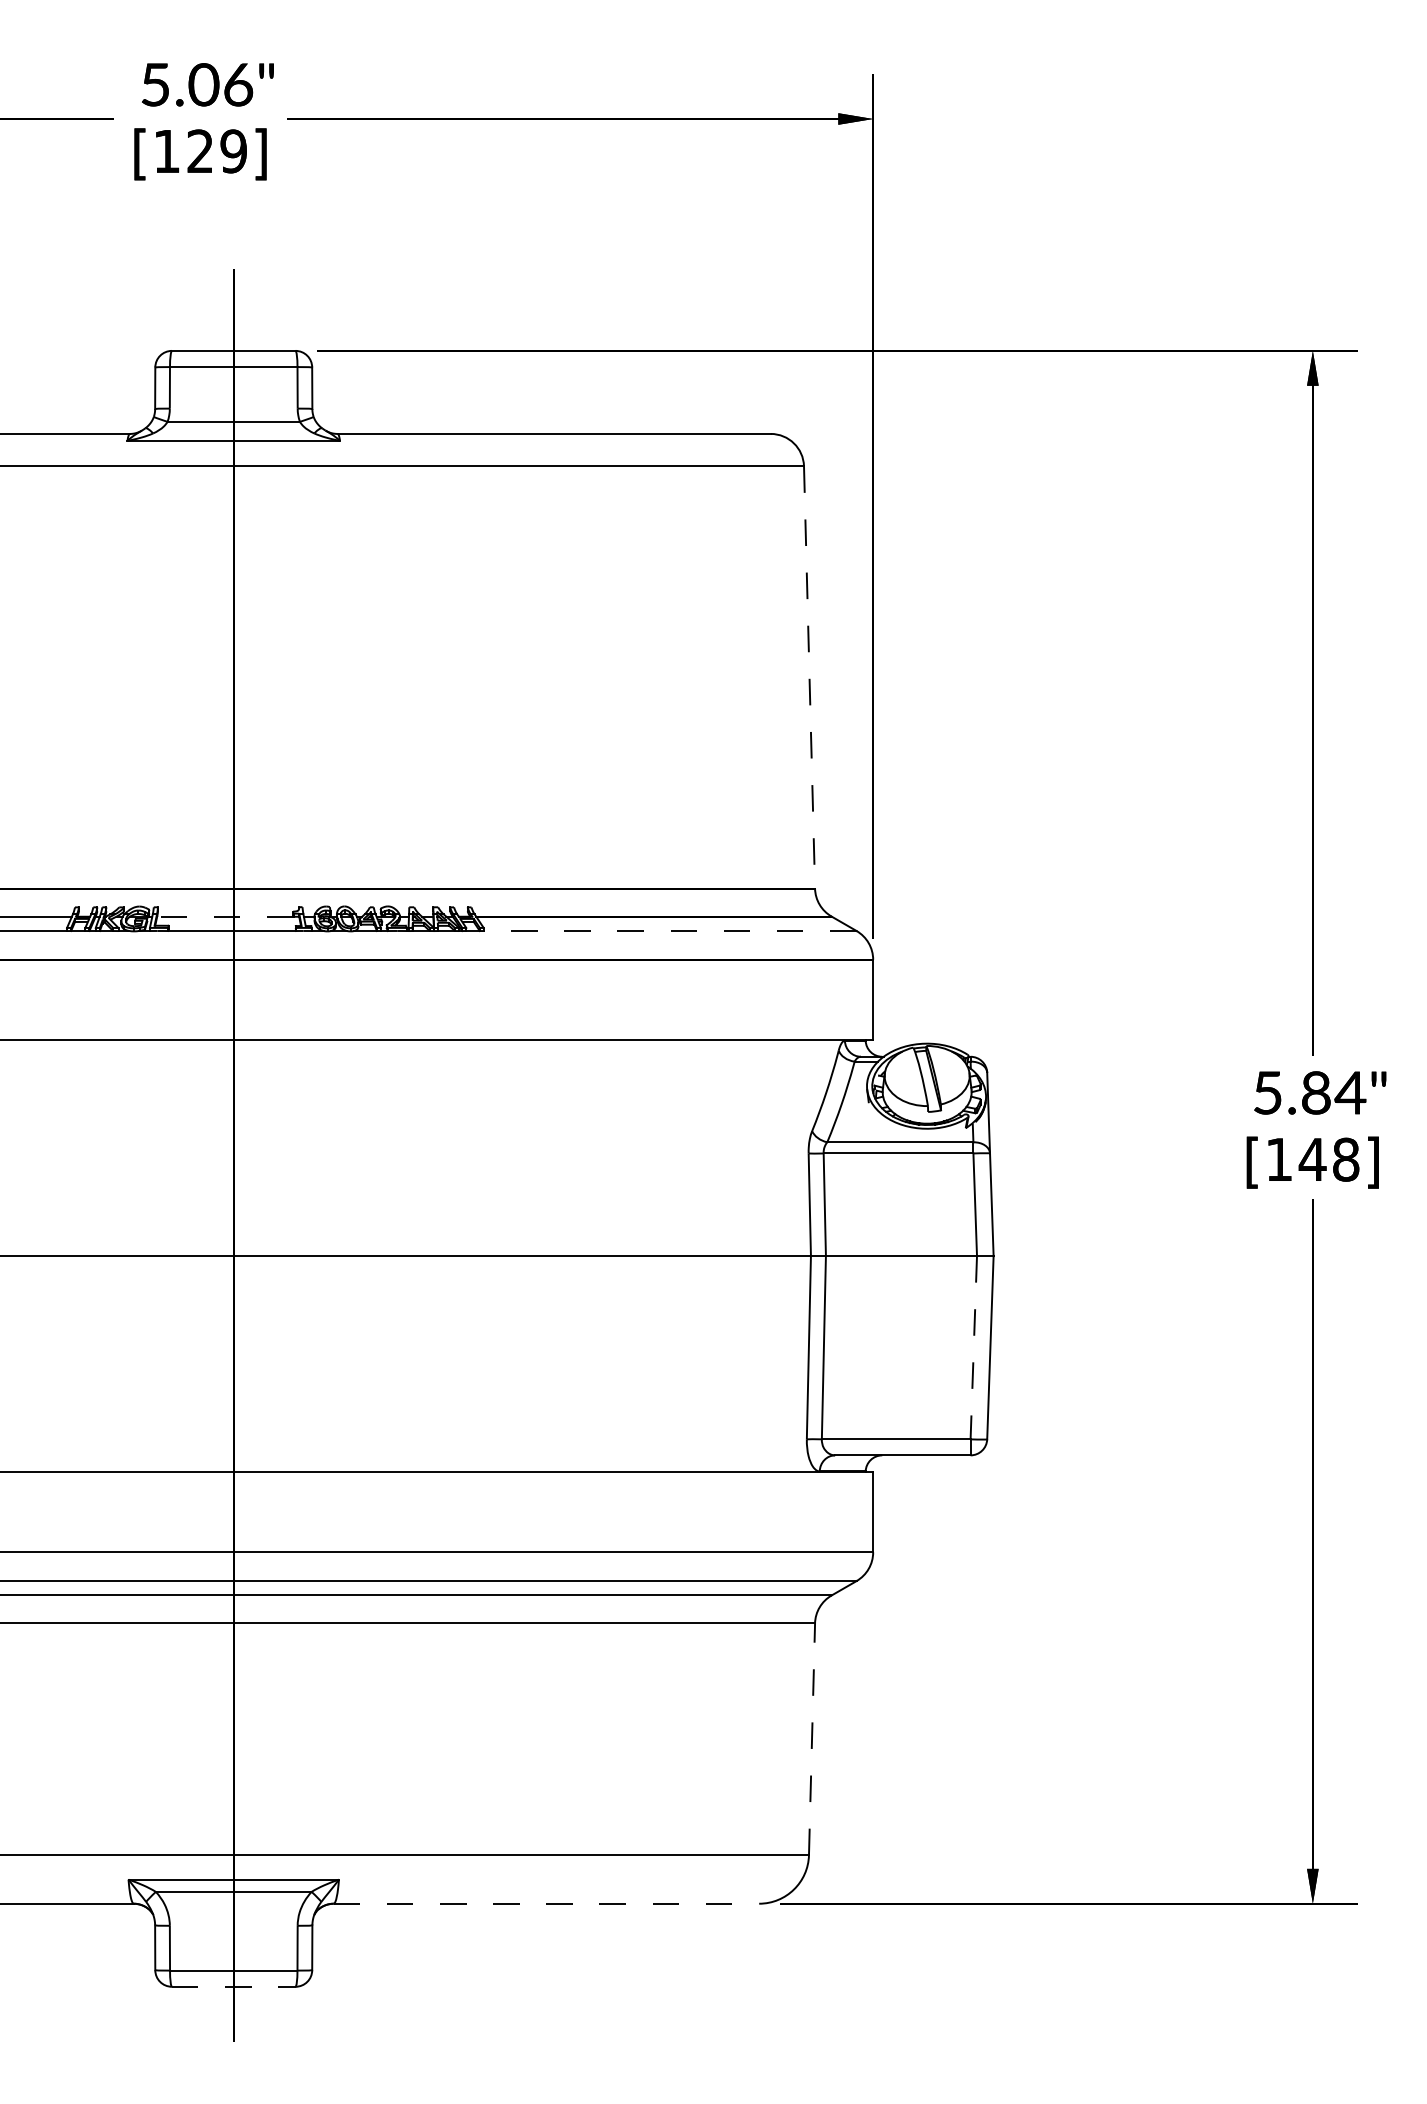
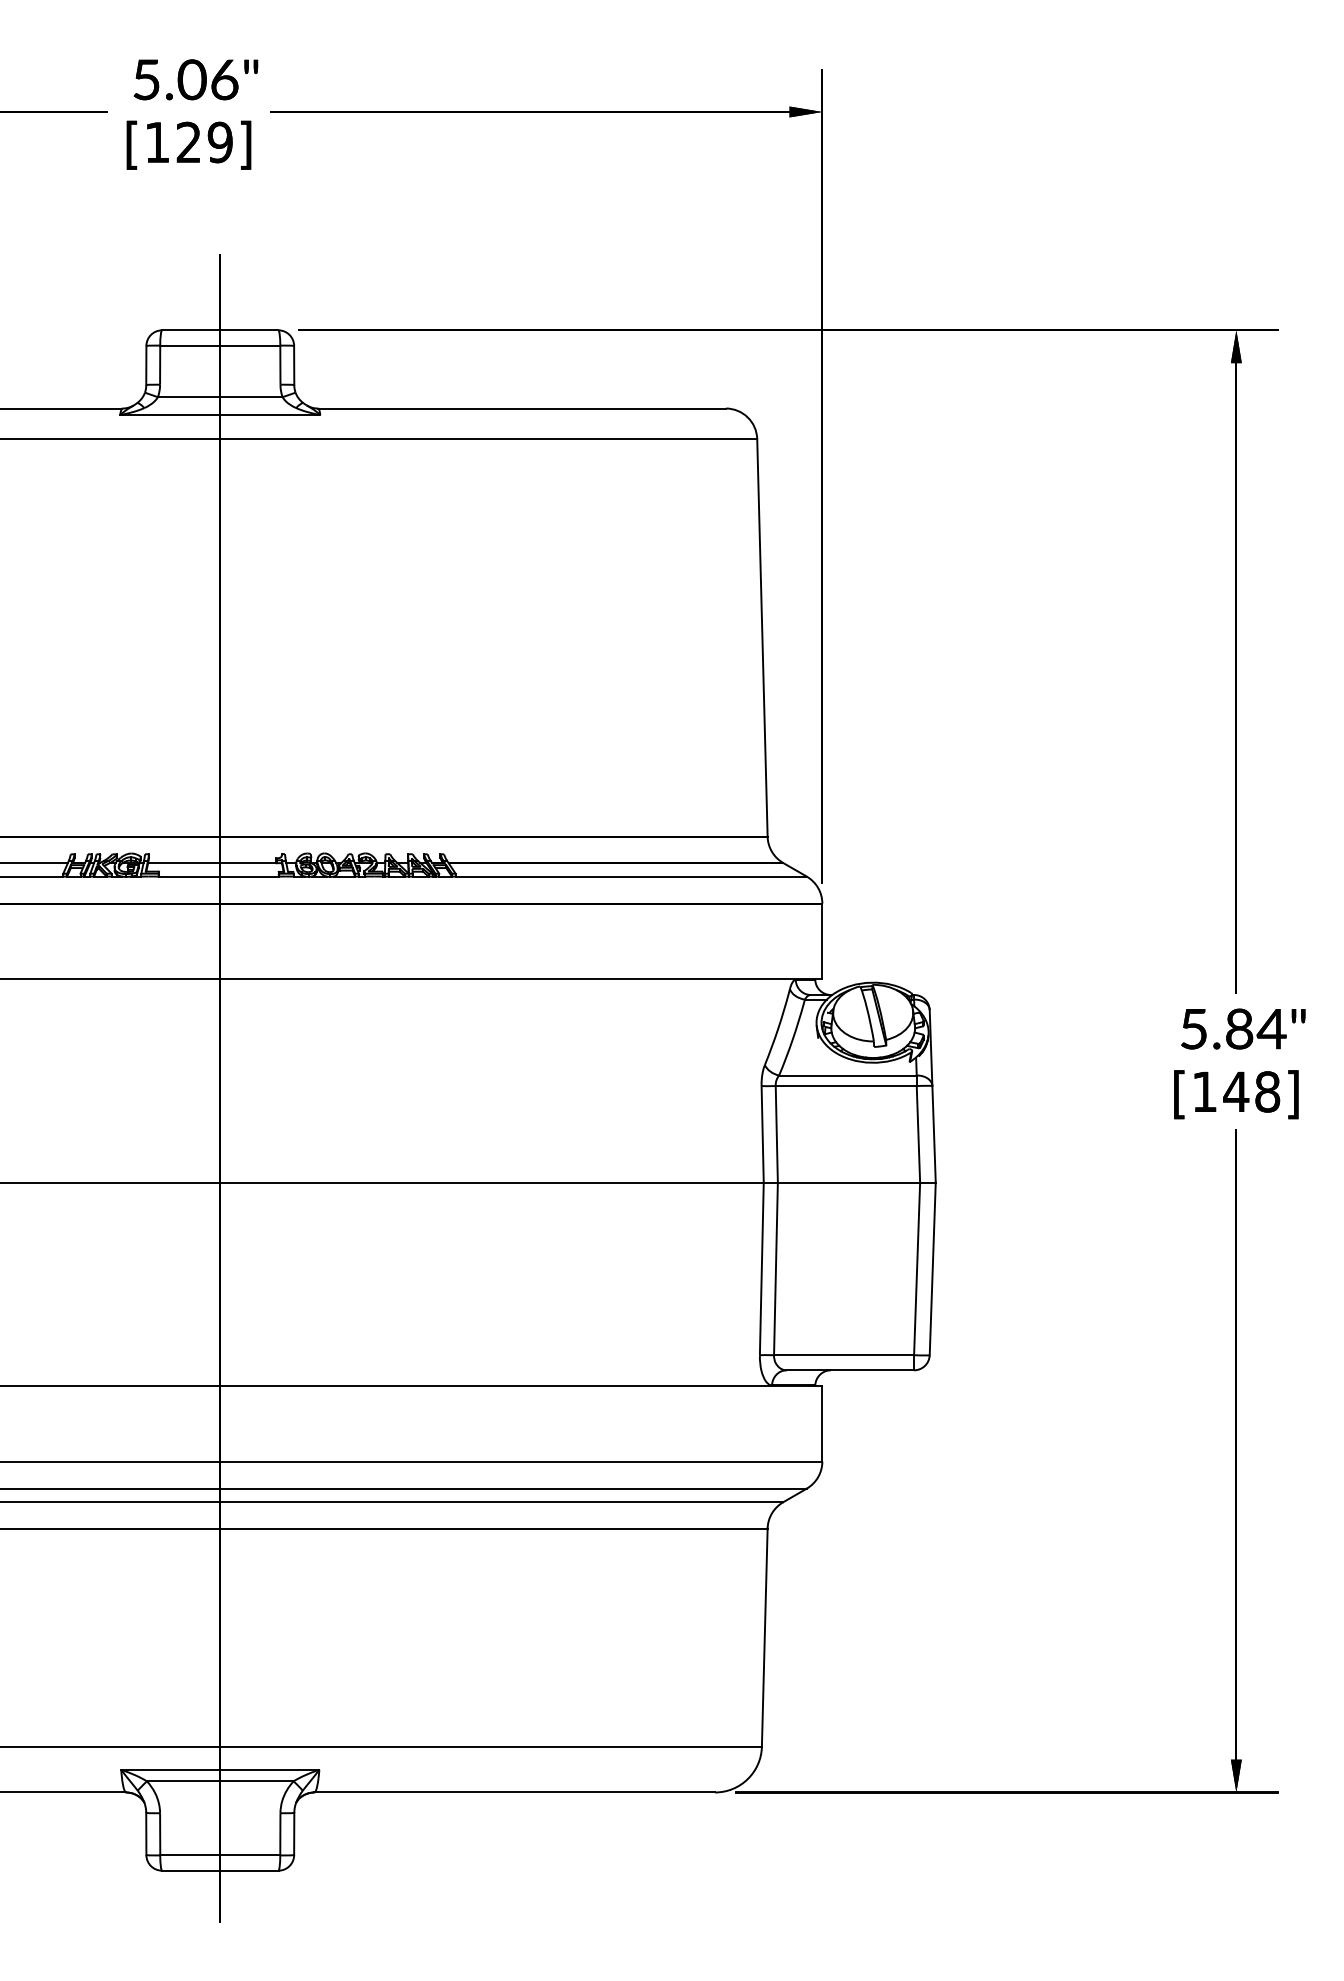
line: (809, 678) -> (762, 638), dashed -> solid
line: (224, 916) -> (211, 862), dashed -> solid
line: (669, 930) -> (630, 876), dashed -> solid
line: (973, 1347) -> (916, 1268), dashed -> solid
line: (812, 1739) -> (765, 1637), dashed -> solid
line: (546, 1903) -> (514, 1792), dashed -> solid
line: (233, 1986) -> (220, 1870), dashed -> solid

